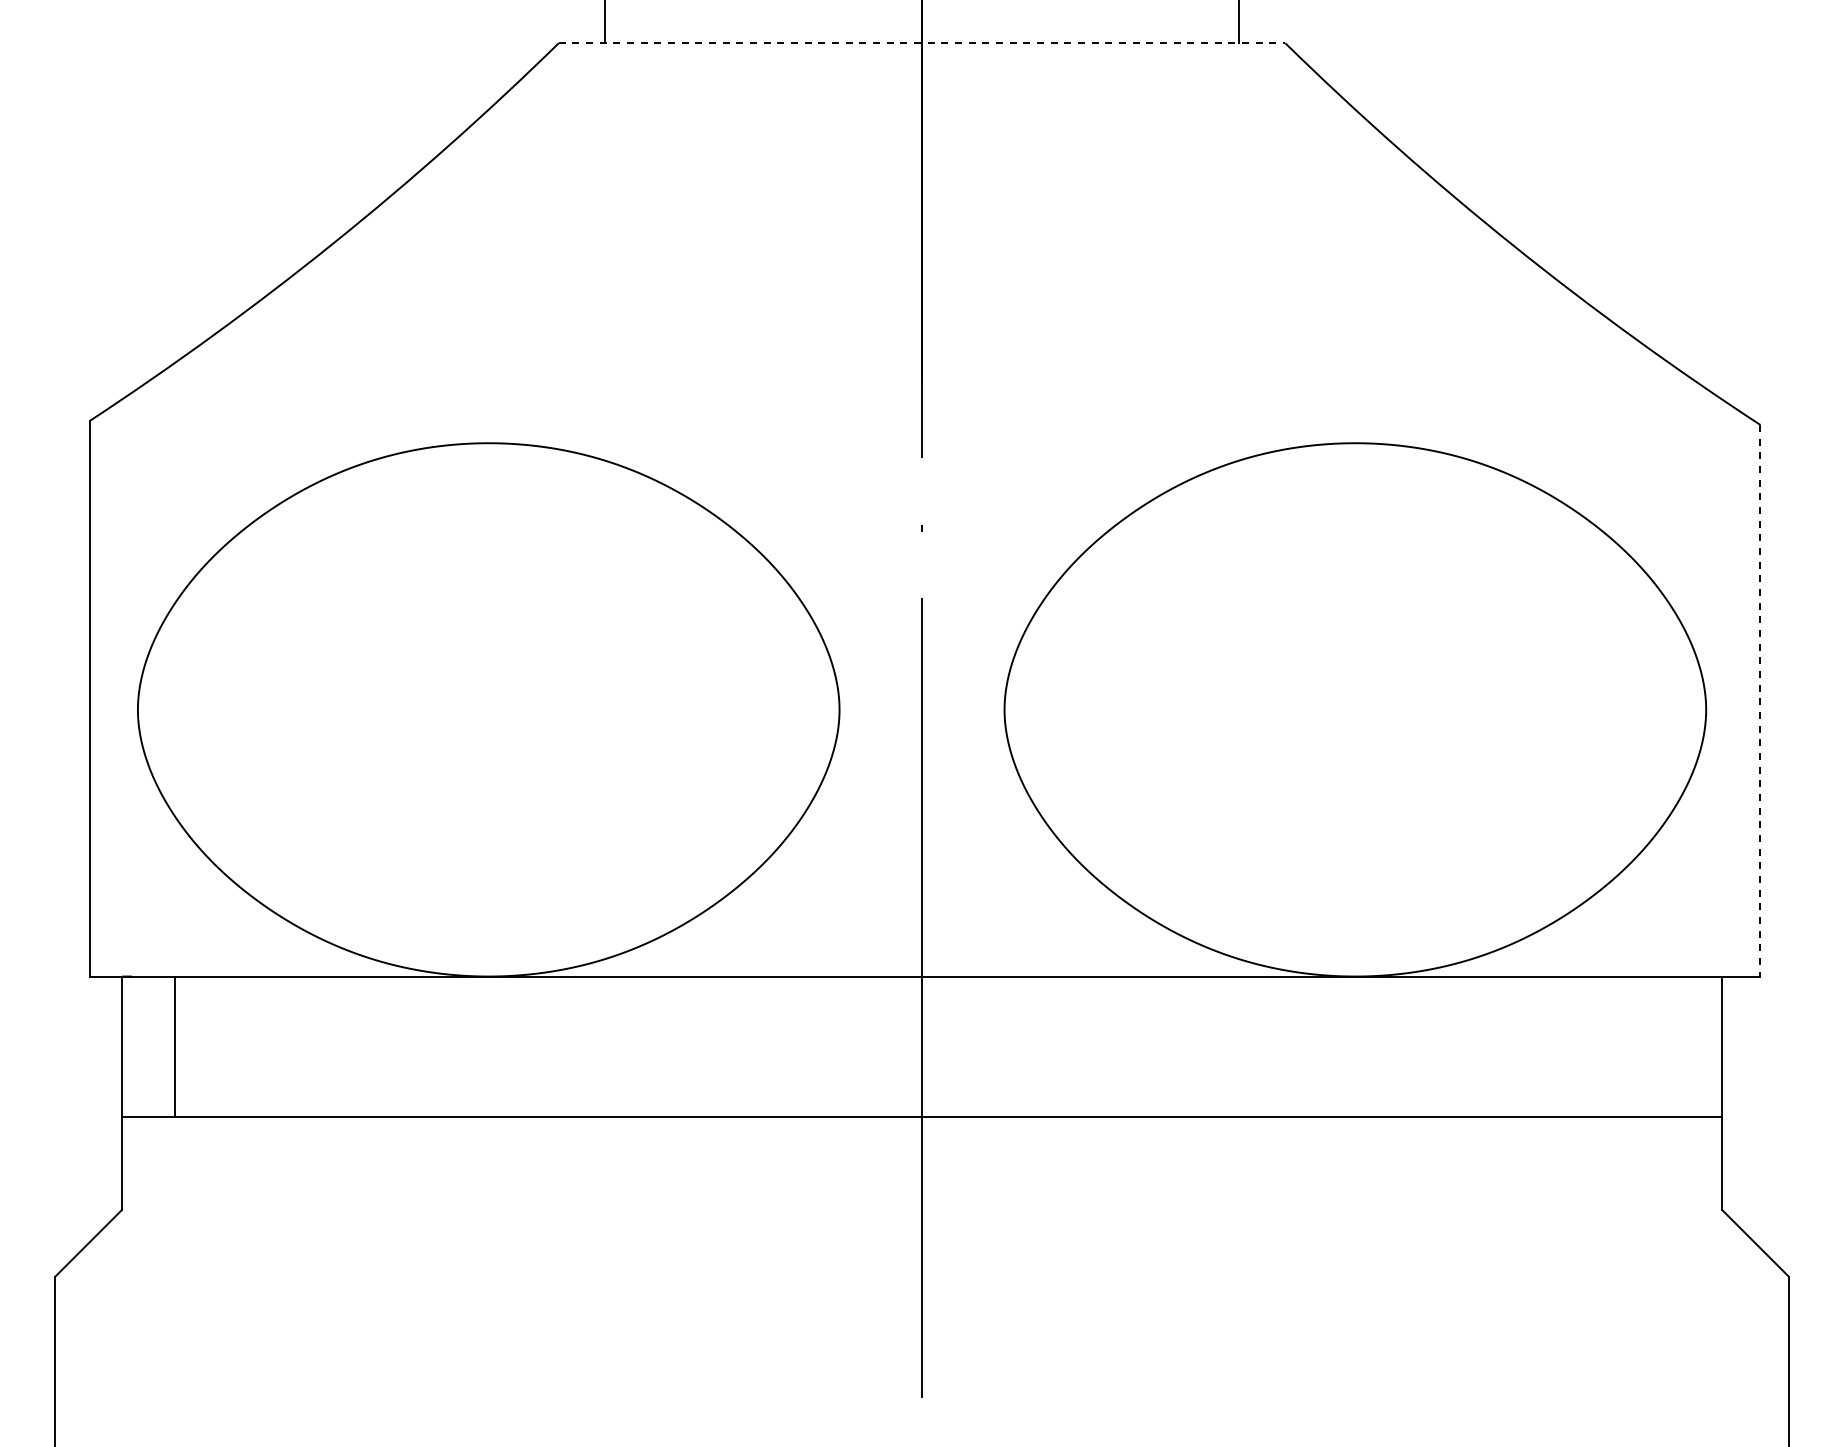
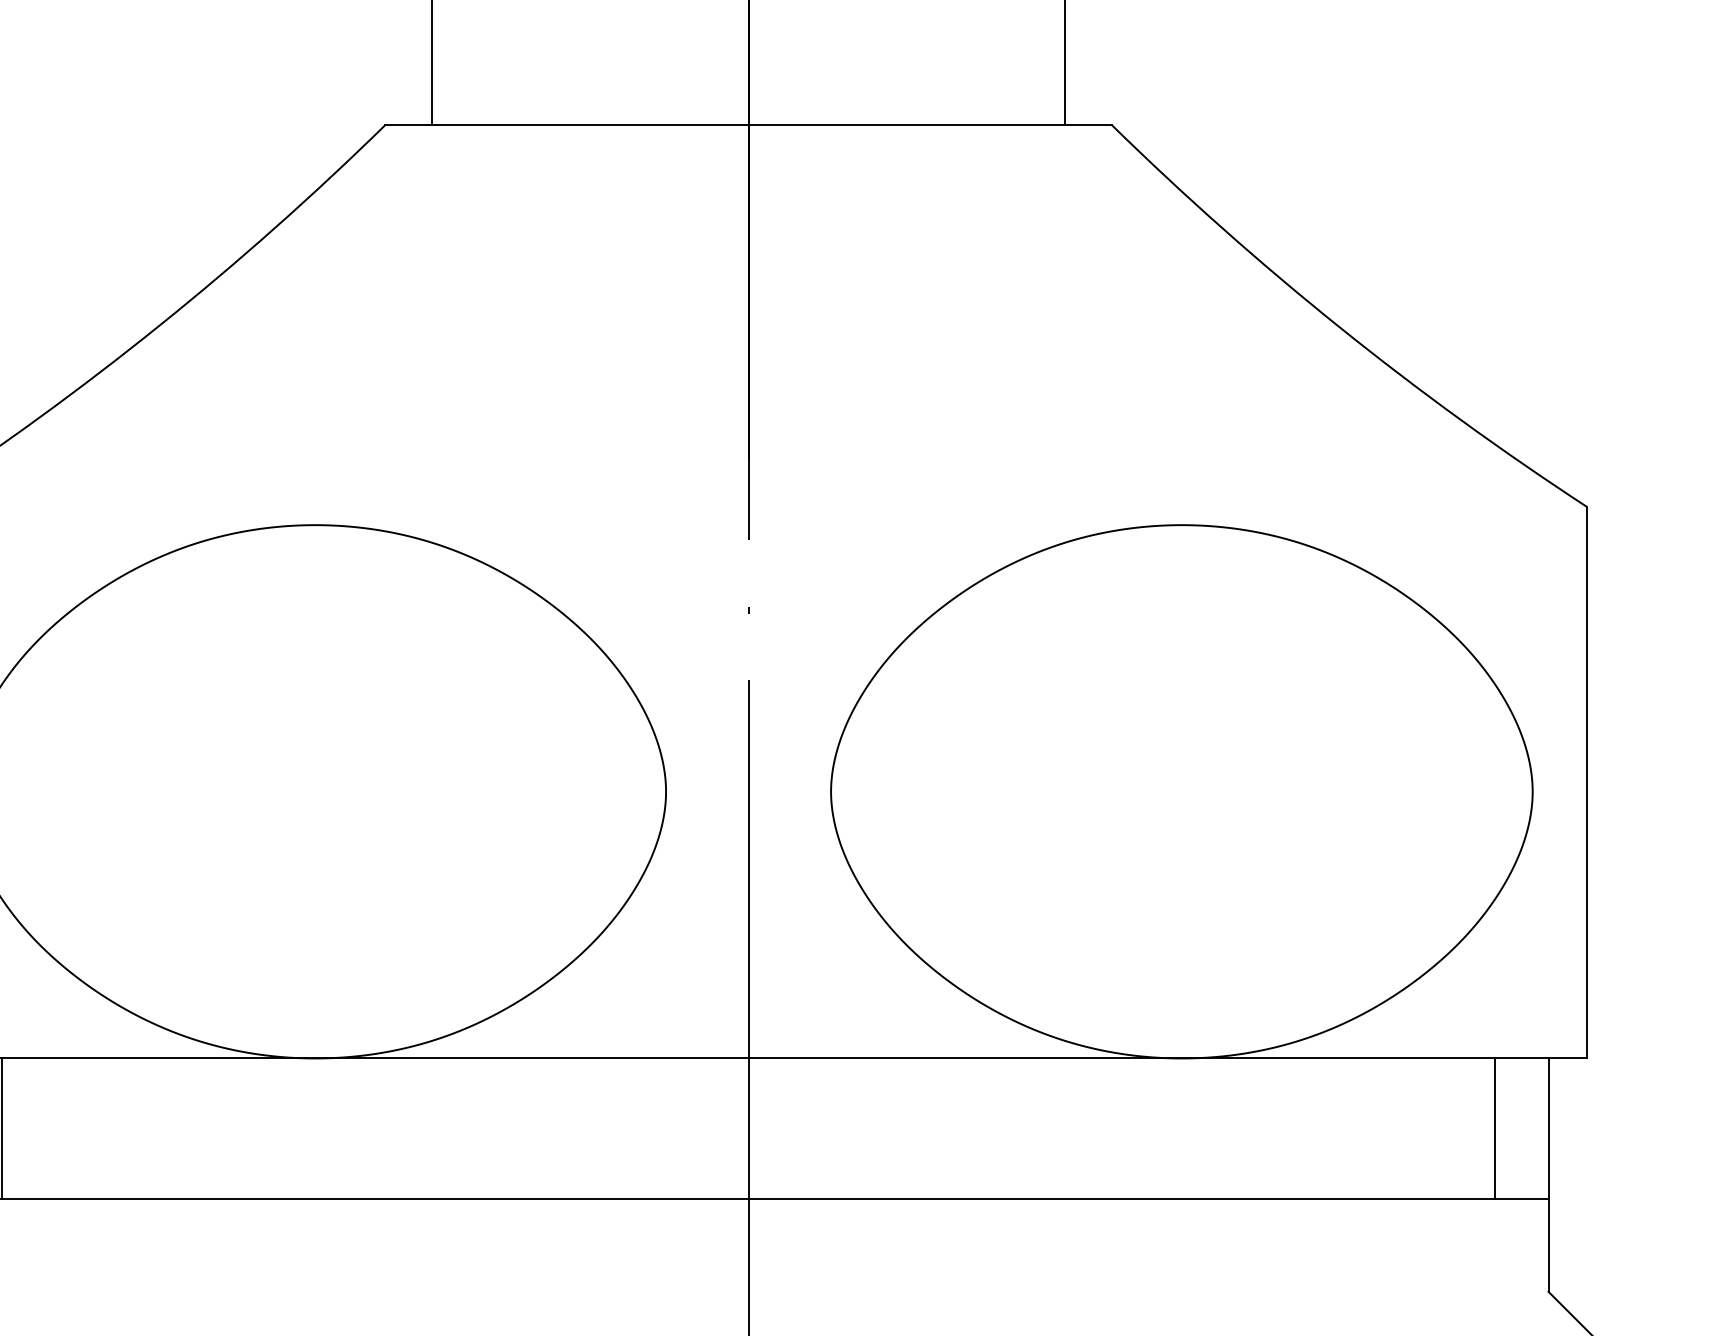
line: (922, 43) -> (749, 125), dashed -> solid
line: (1760, 700) -> (1587, 782), dashed -> solid
line: (1668, 1046) -> (1495, 1128), added

